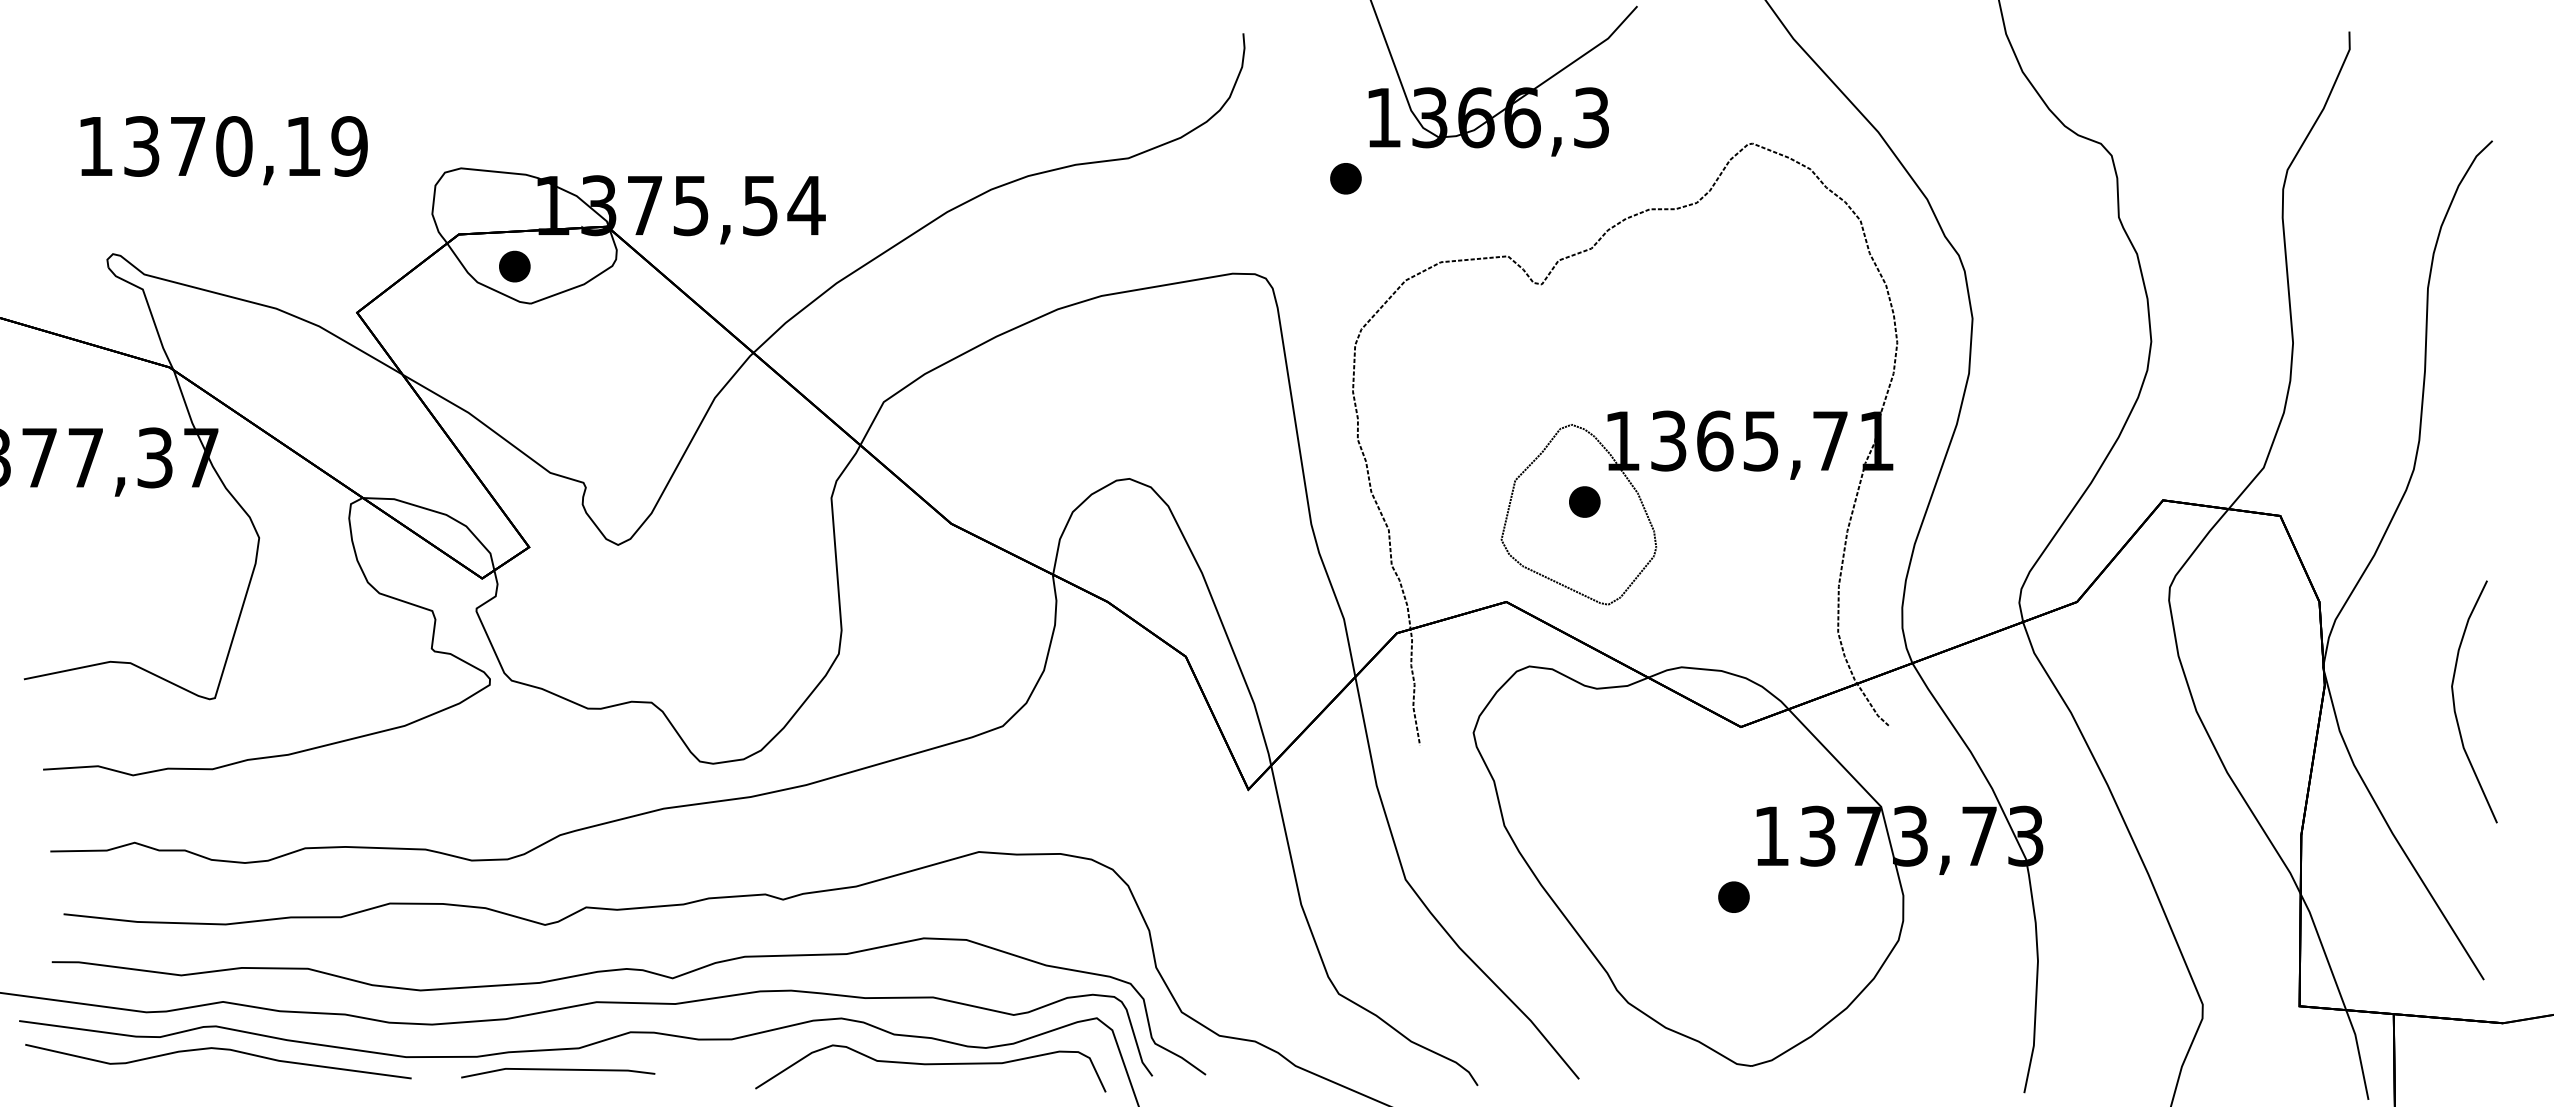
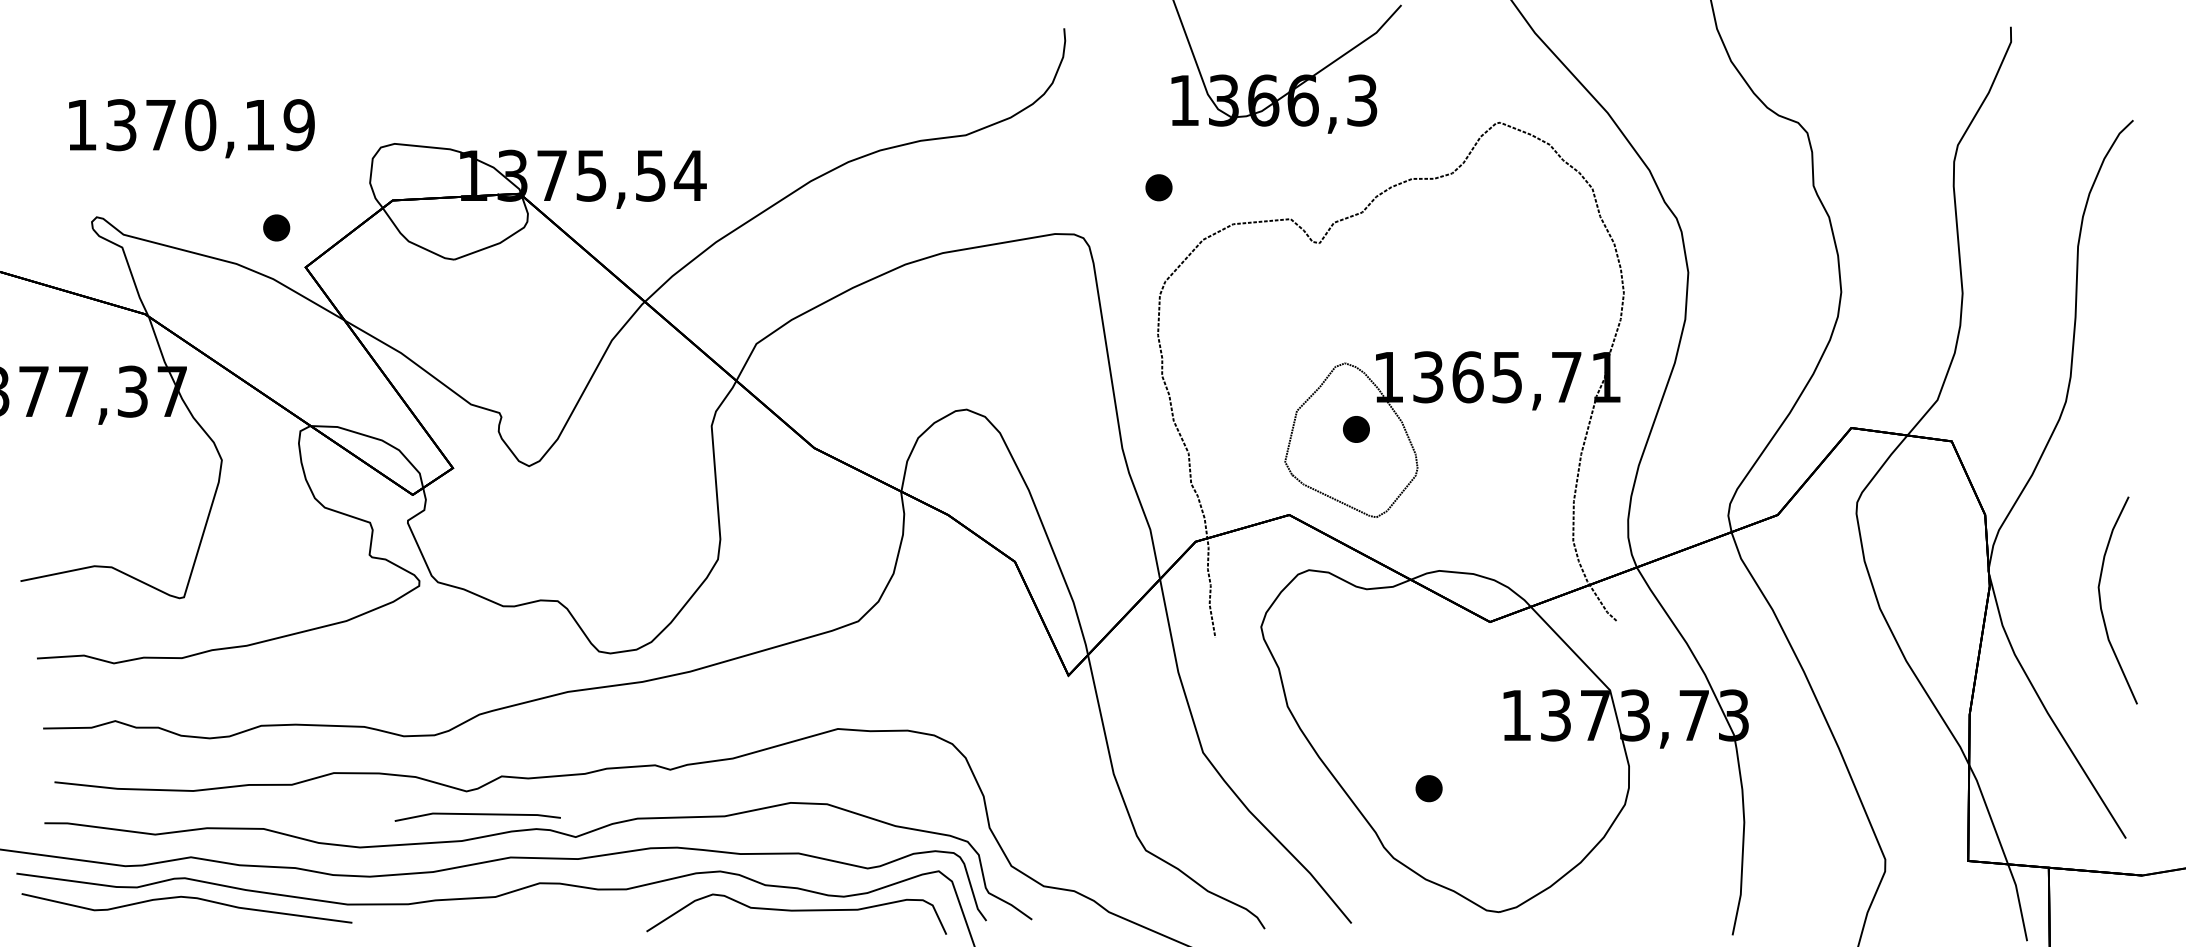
part: (1345, 178) -> (1158, 187), moved
part: (514, 266) -> (276, 227), moved
part: (1733, 897) -> (1428, 788), moved
line: (557, 1071) -> (477, 815), moved

